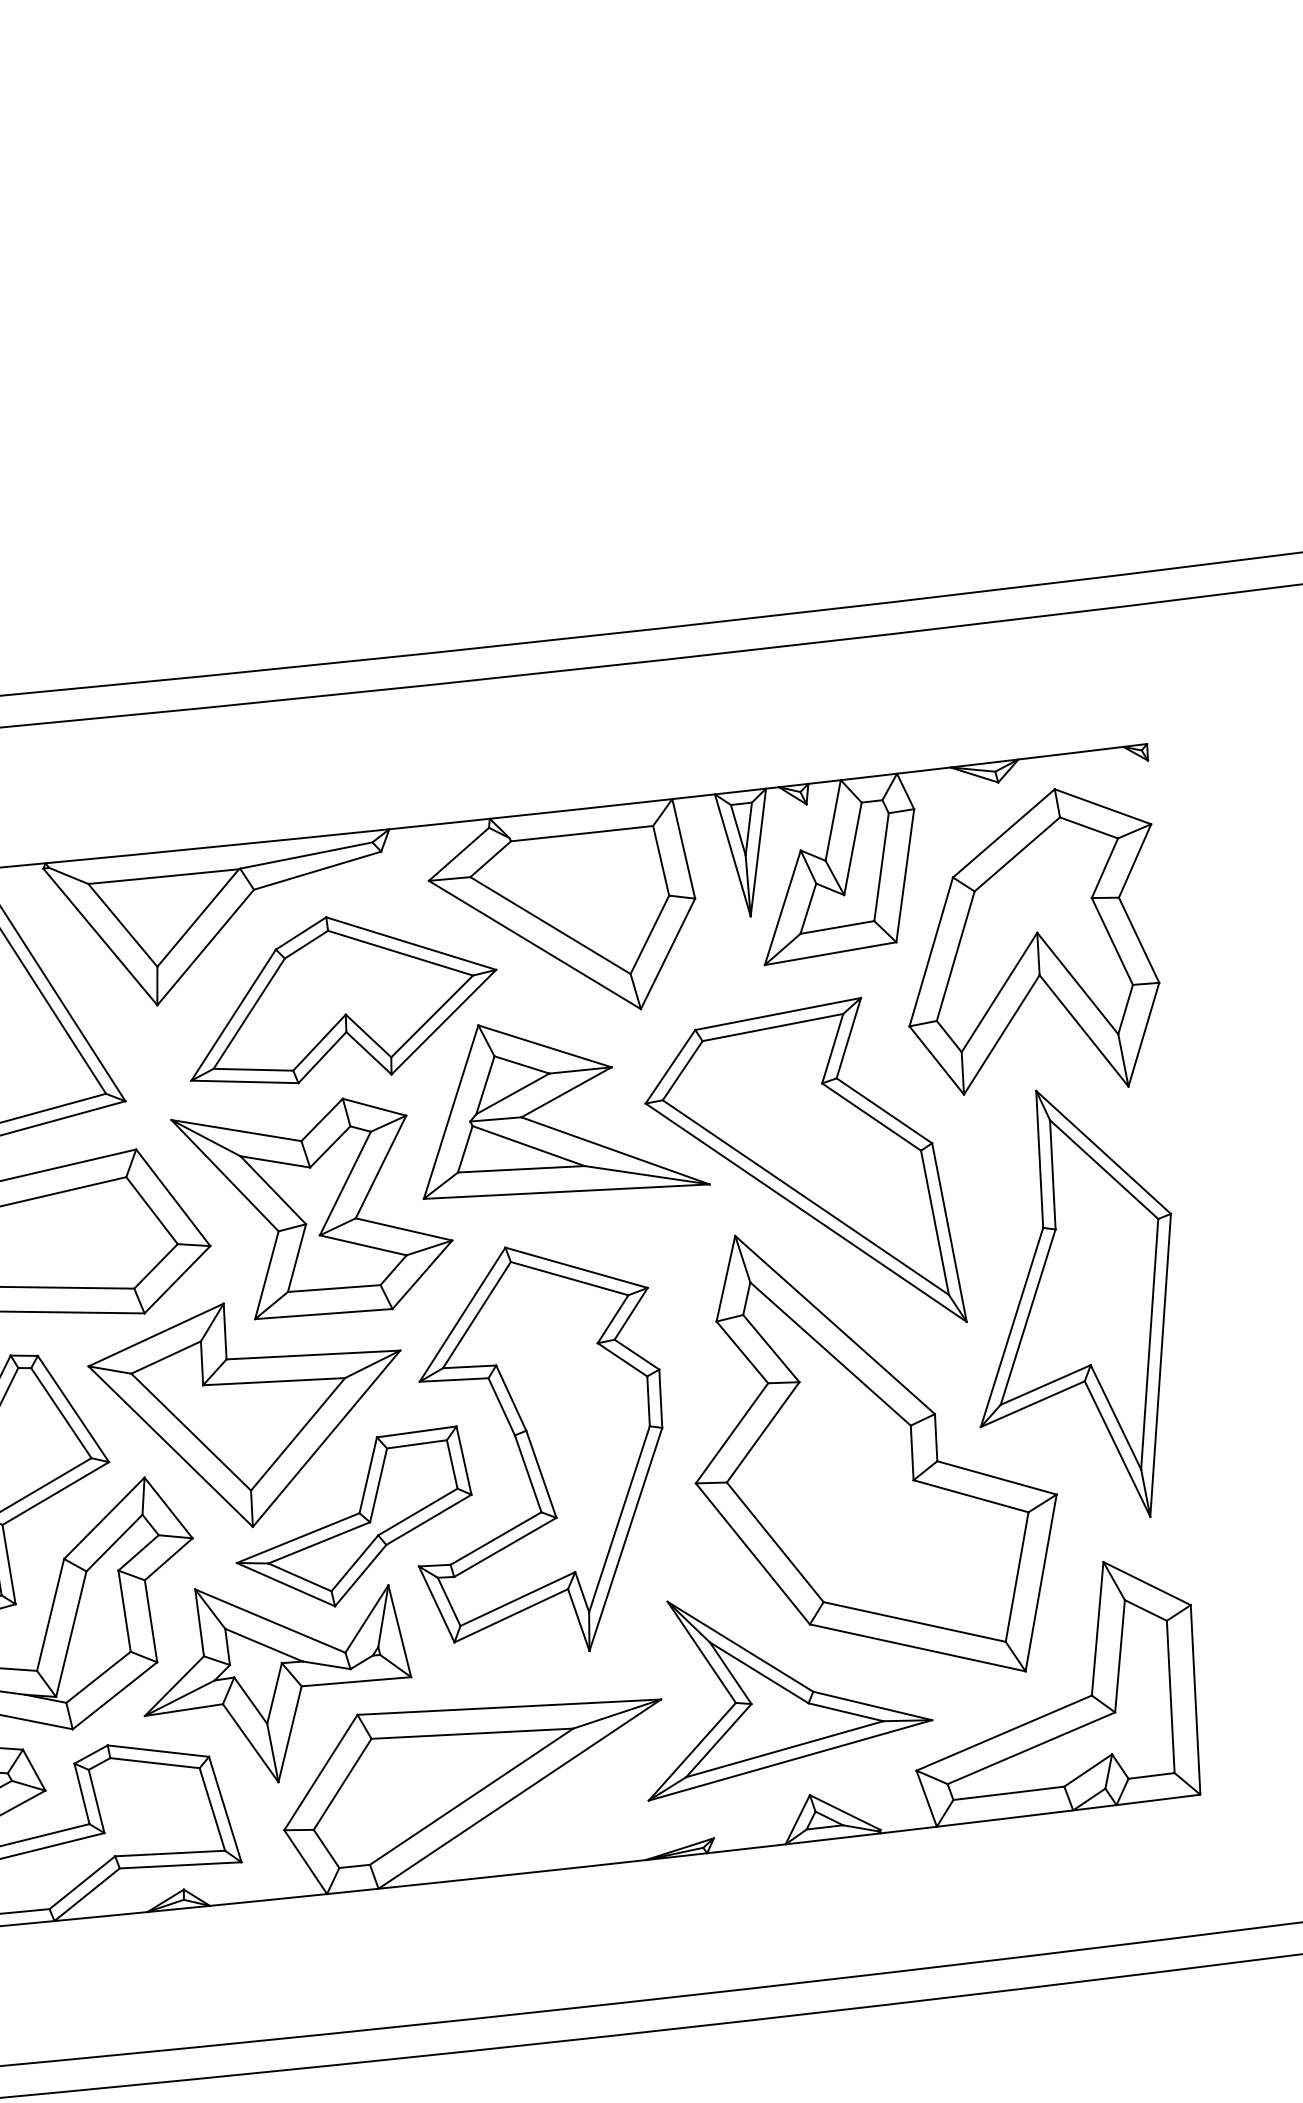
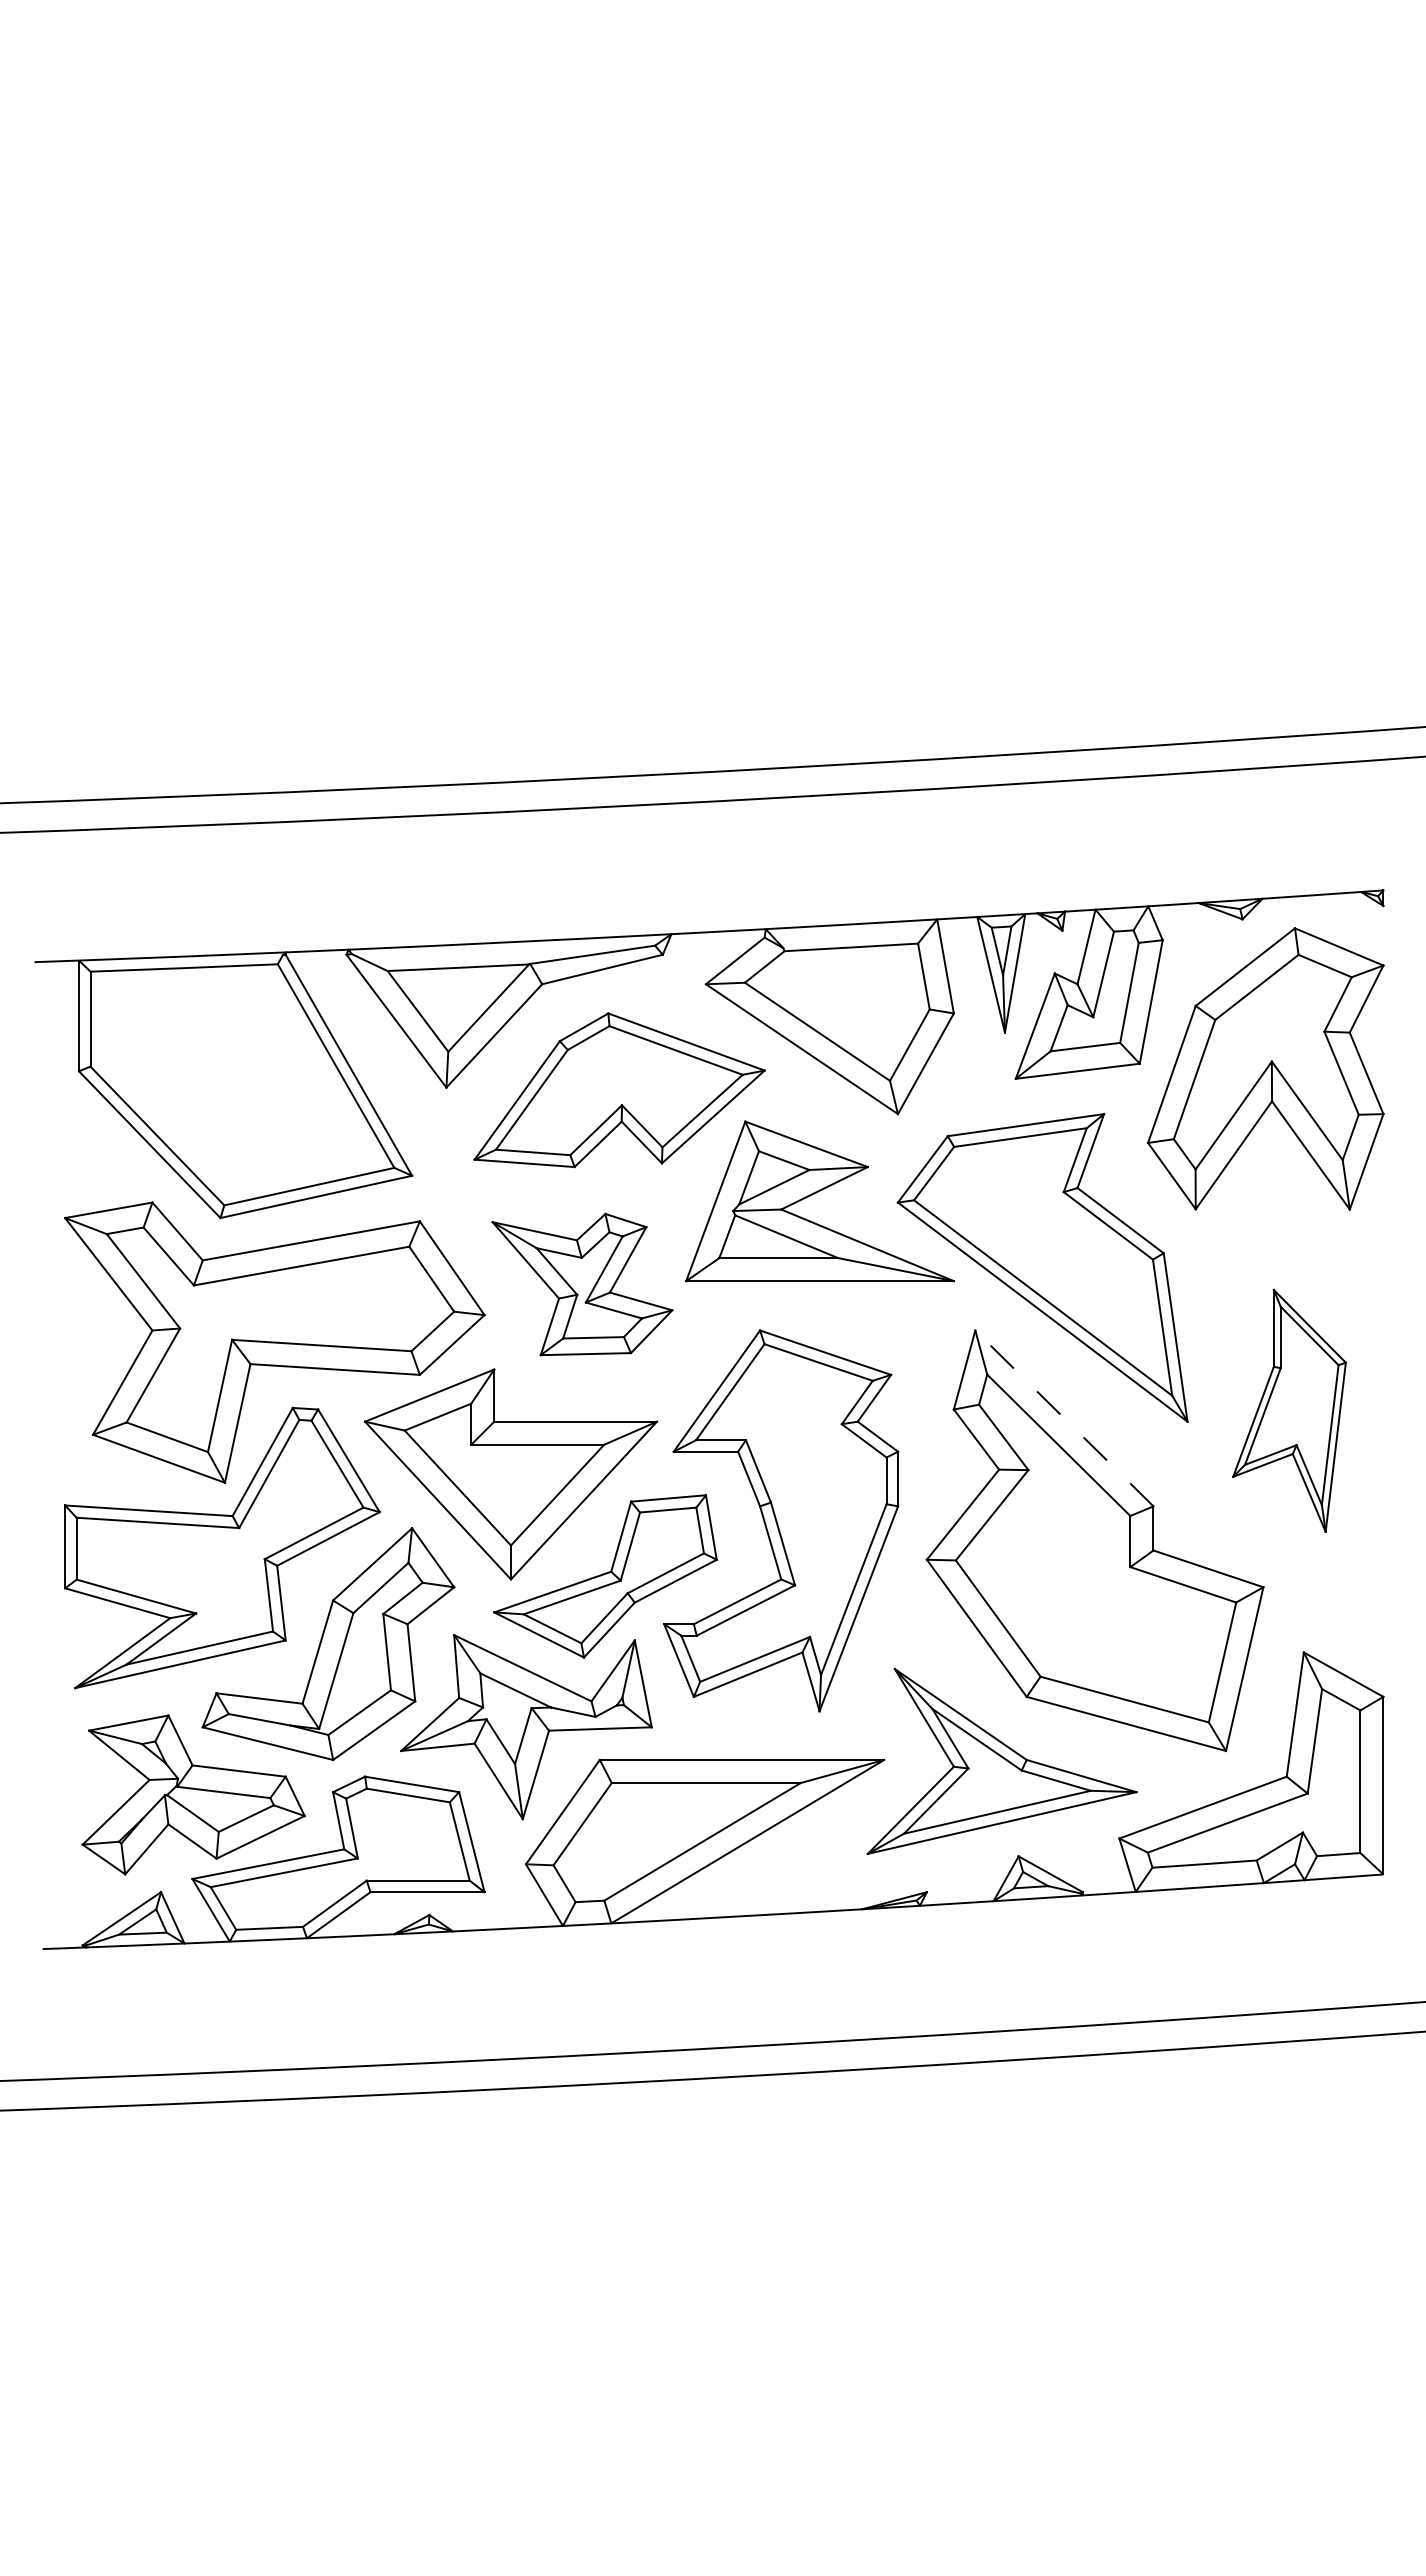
part: (313, 1208) -> (582, 1284), size x0.7
part: (1074, 1304) -> (1289, 1410), size x0.6
line: (835, 1325) -> (1064, 1418), solid -> dashed

